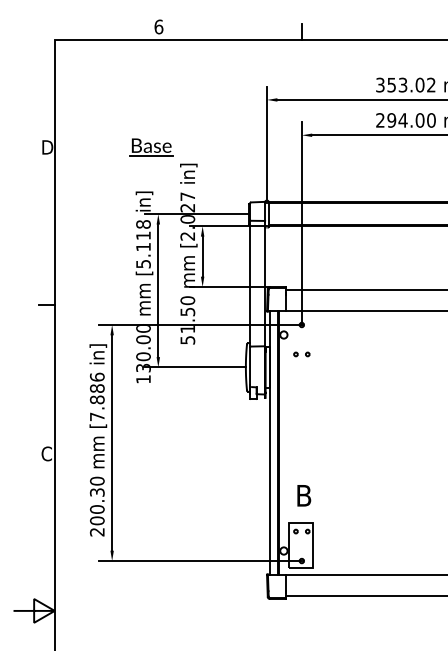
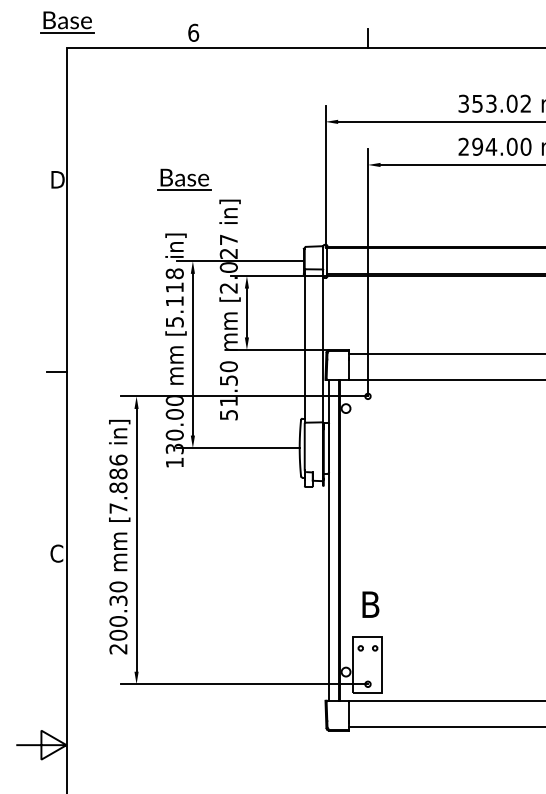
part: (55, 18) -> (67, 22), added
part: (301, 354) -> (367, 432), removed

